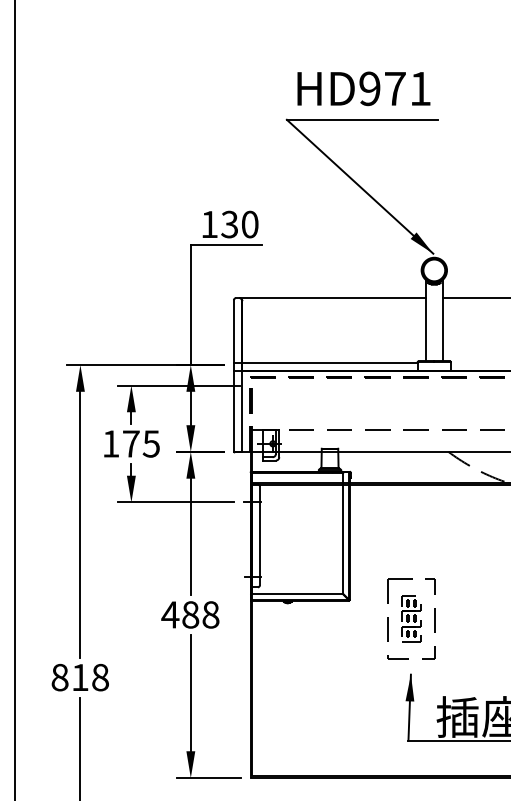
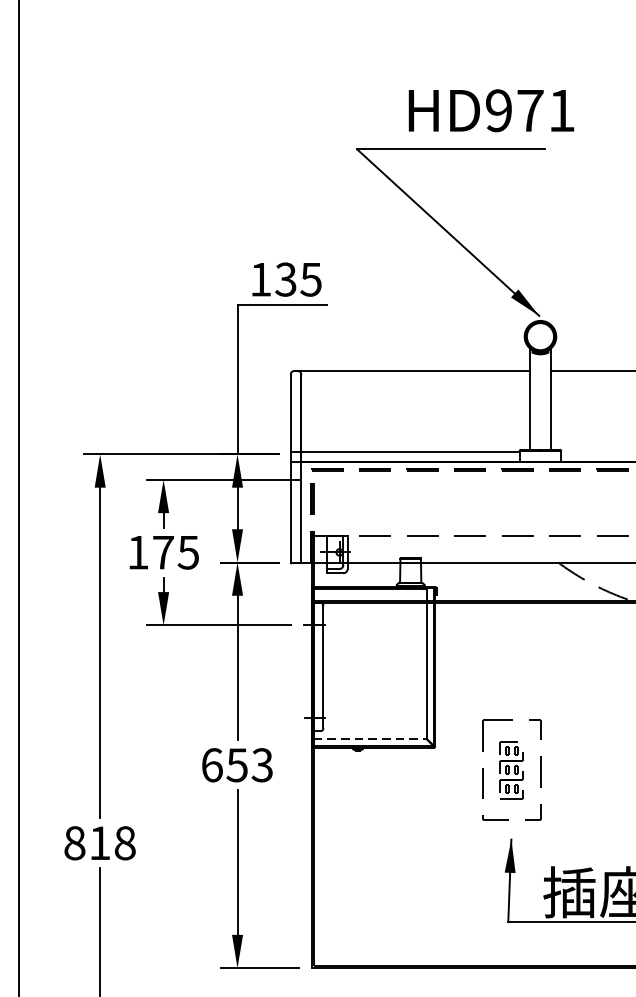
text: (363, 88) -> (490, 110), moved
text: (249, 224) -> (310, 279), 130 -> 135
line: (297, 594) -> (370, 739), solid -> dashed
text: (190, 614) -> (237, 764), 488 -> 653

